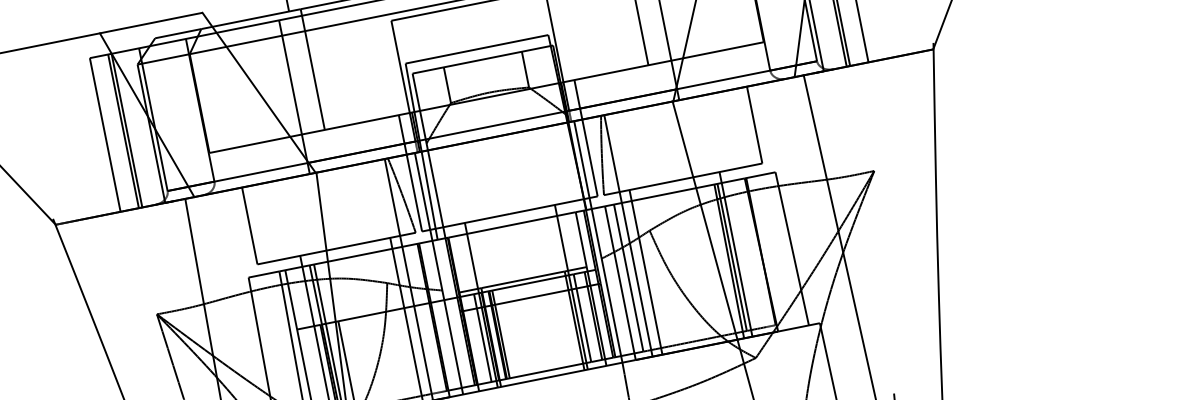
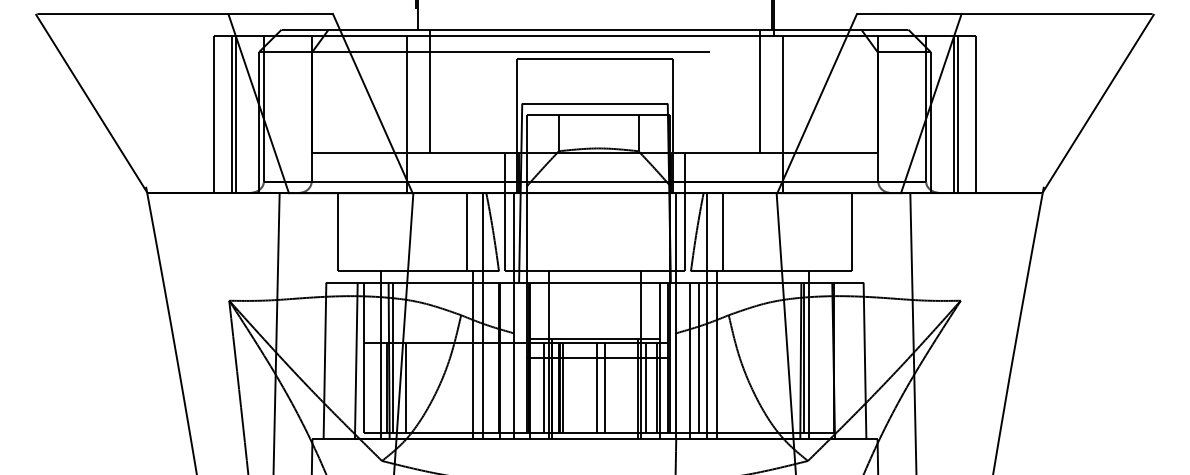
line: (627, 150) -> (722, 232), added
line: (377, 200) -> (467, 232), added
line: (541, 325) -> (604, 387), added
line: (535, 327) -> (597, 387), added

